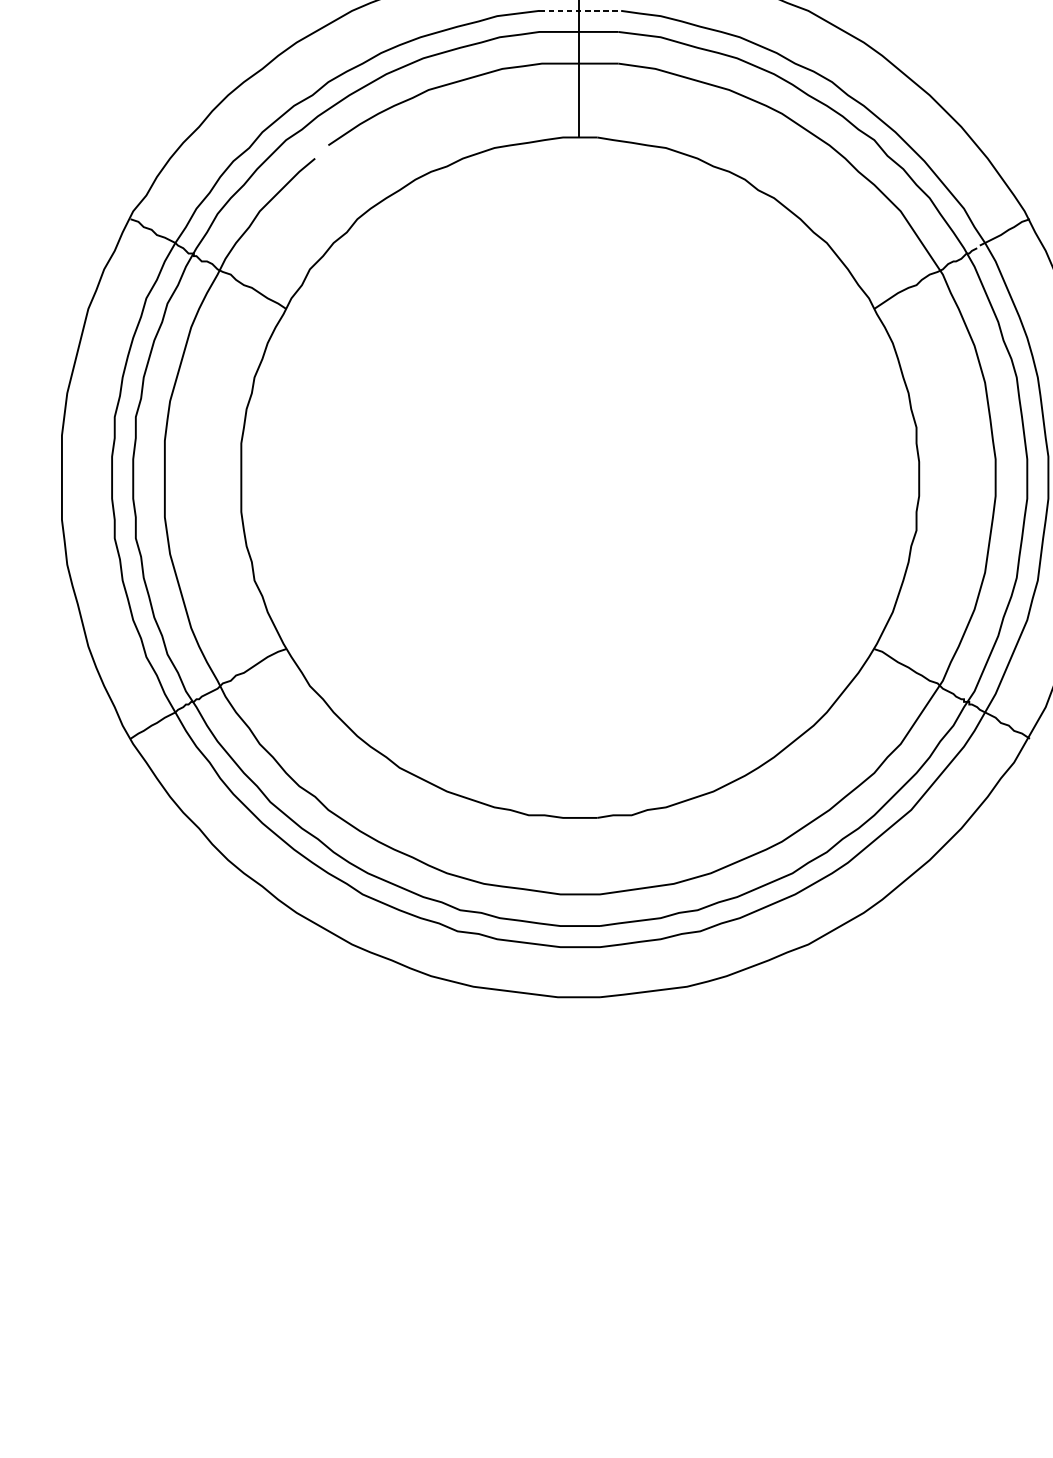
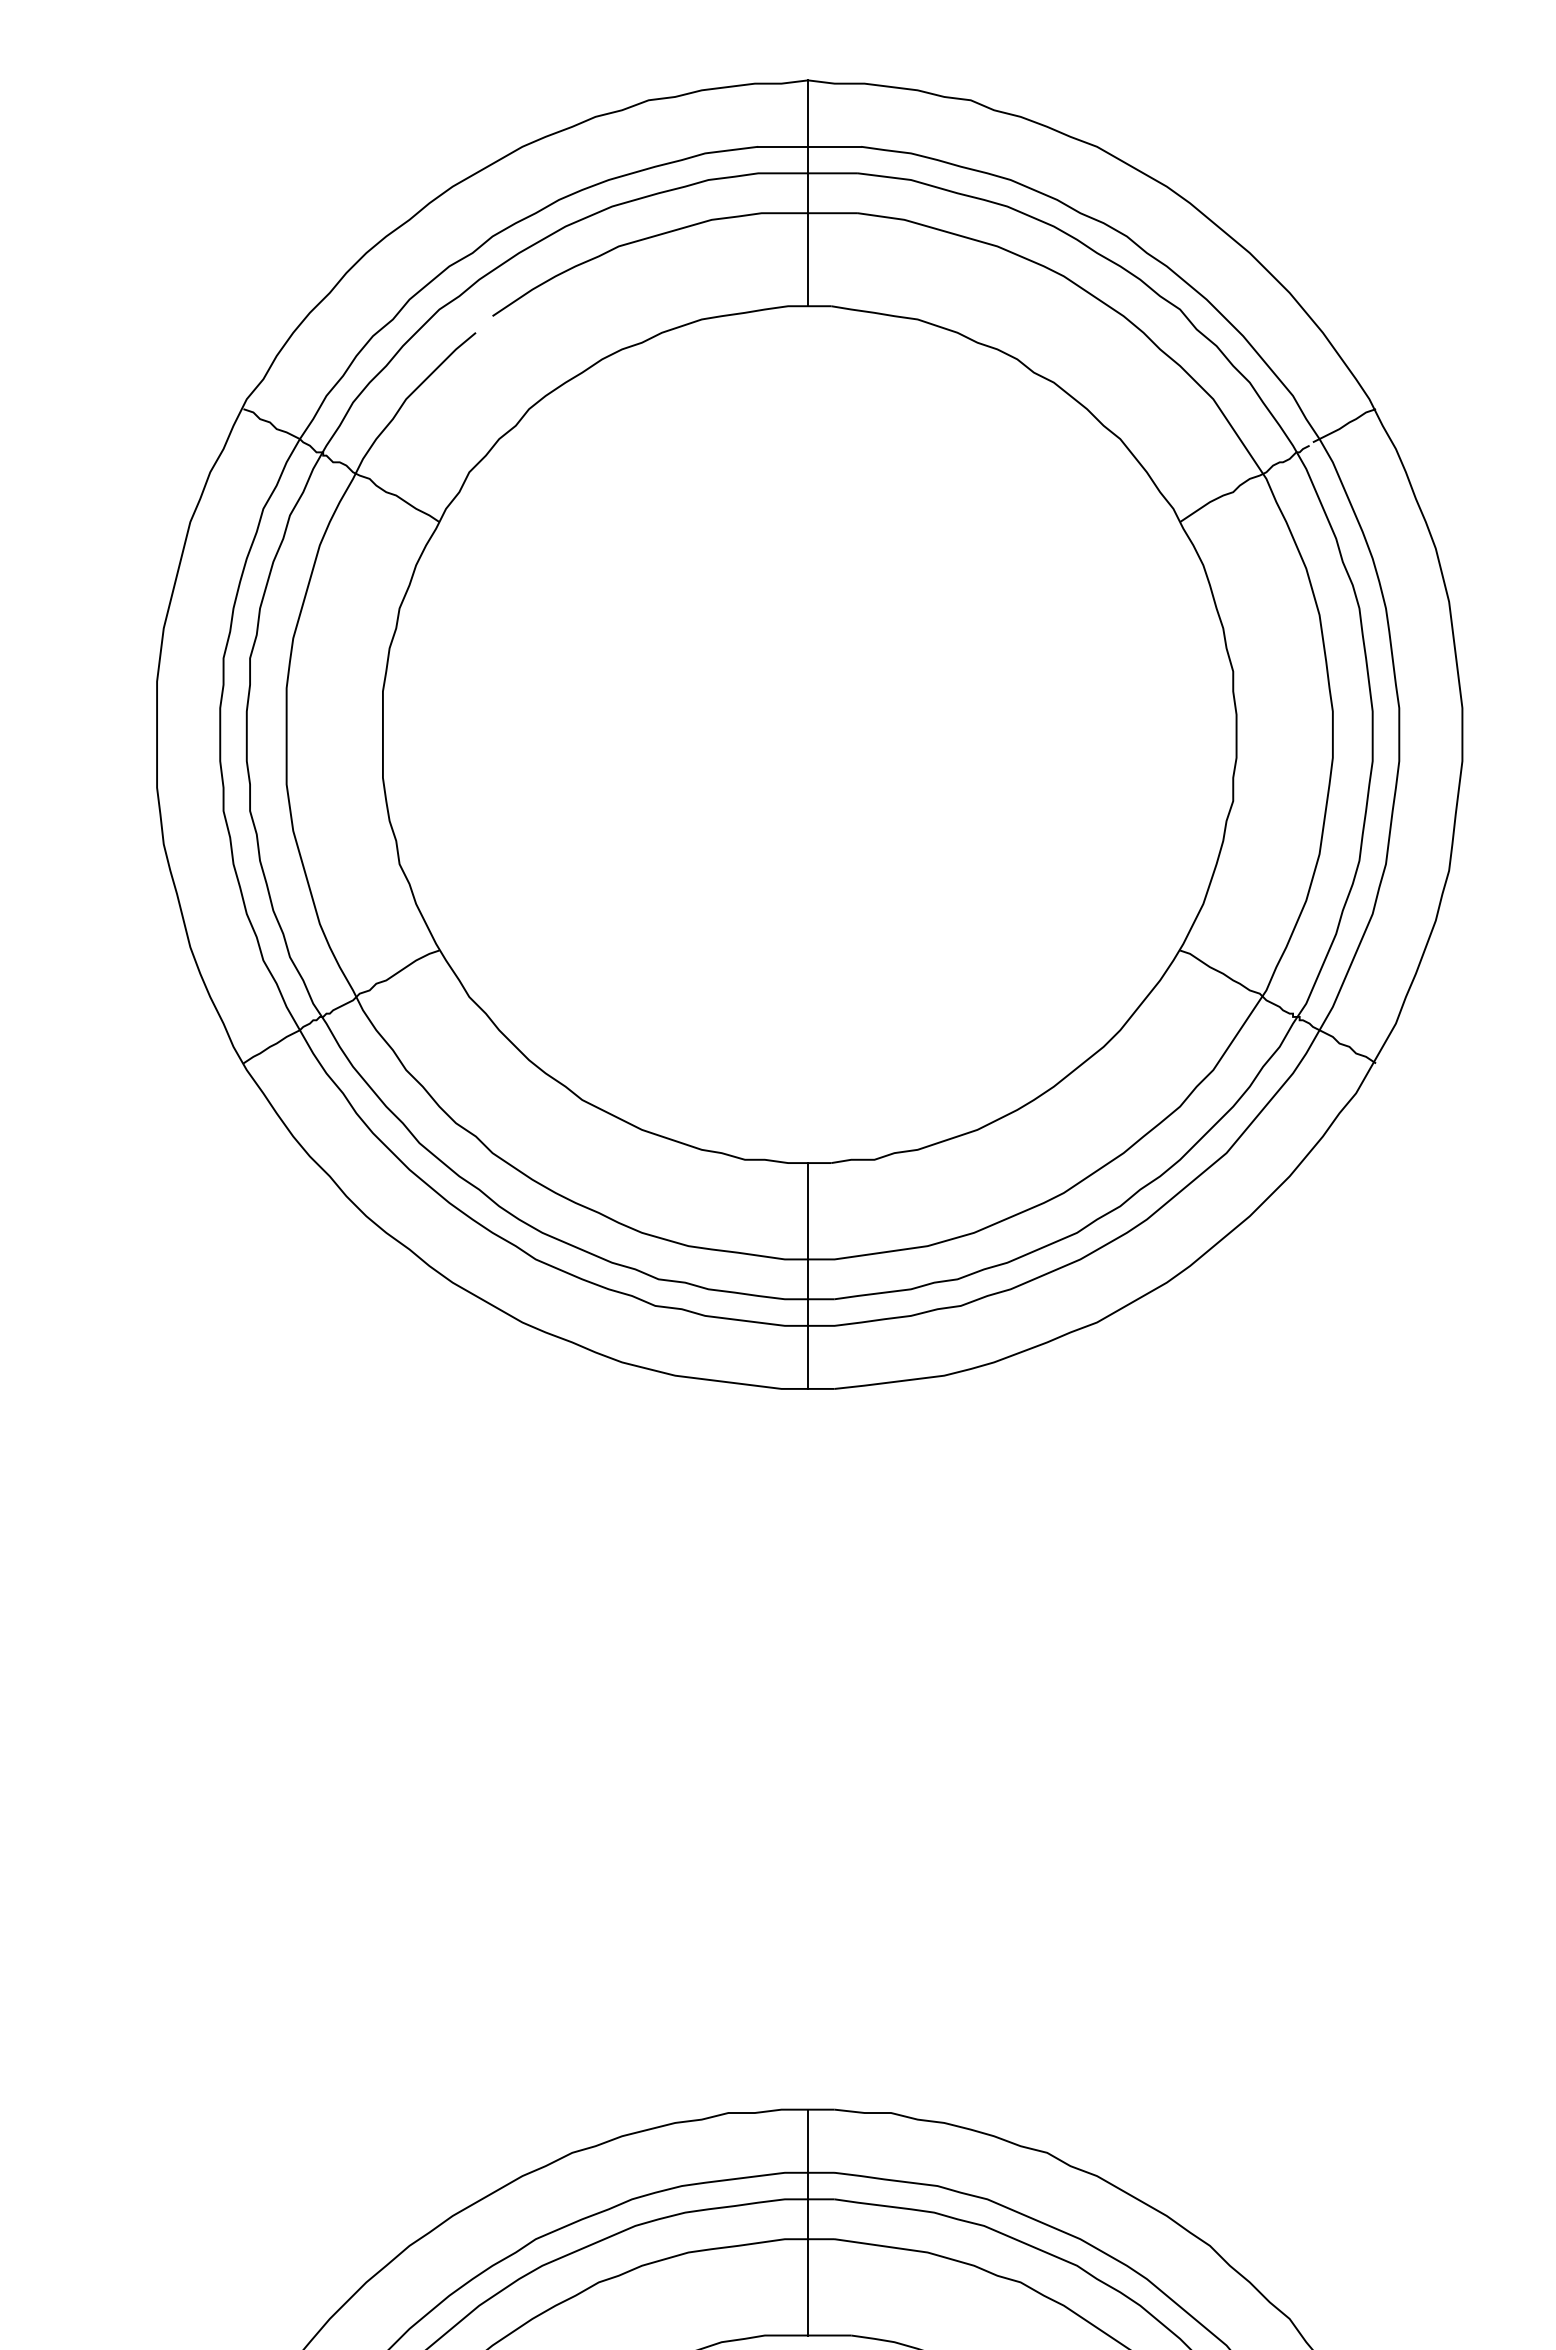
line: (580, 10) -> (810, 146), dashed -> solid
line: (579, 907) -> (808, 1275), added

